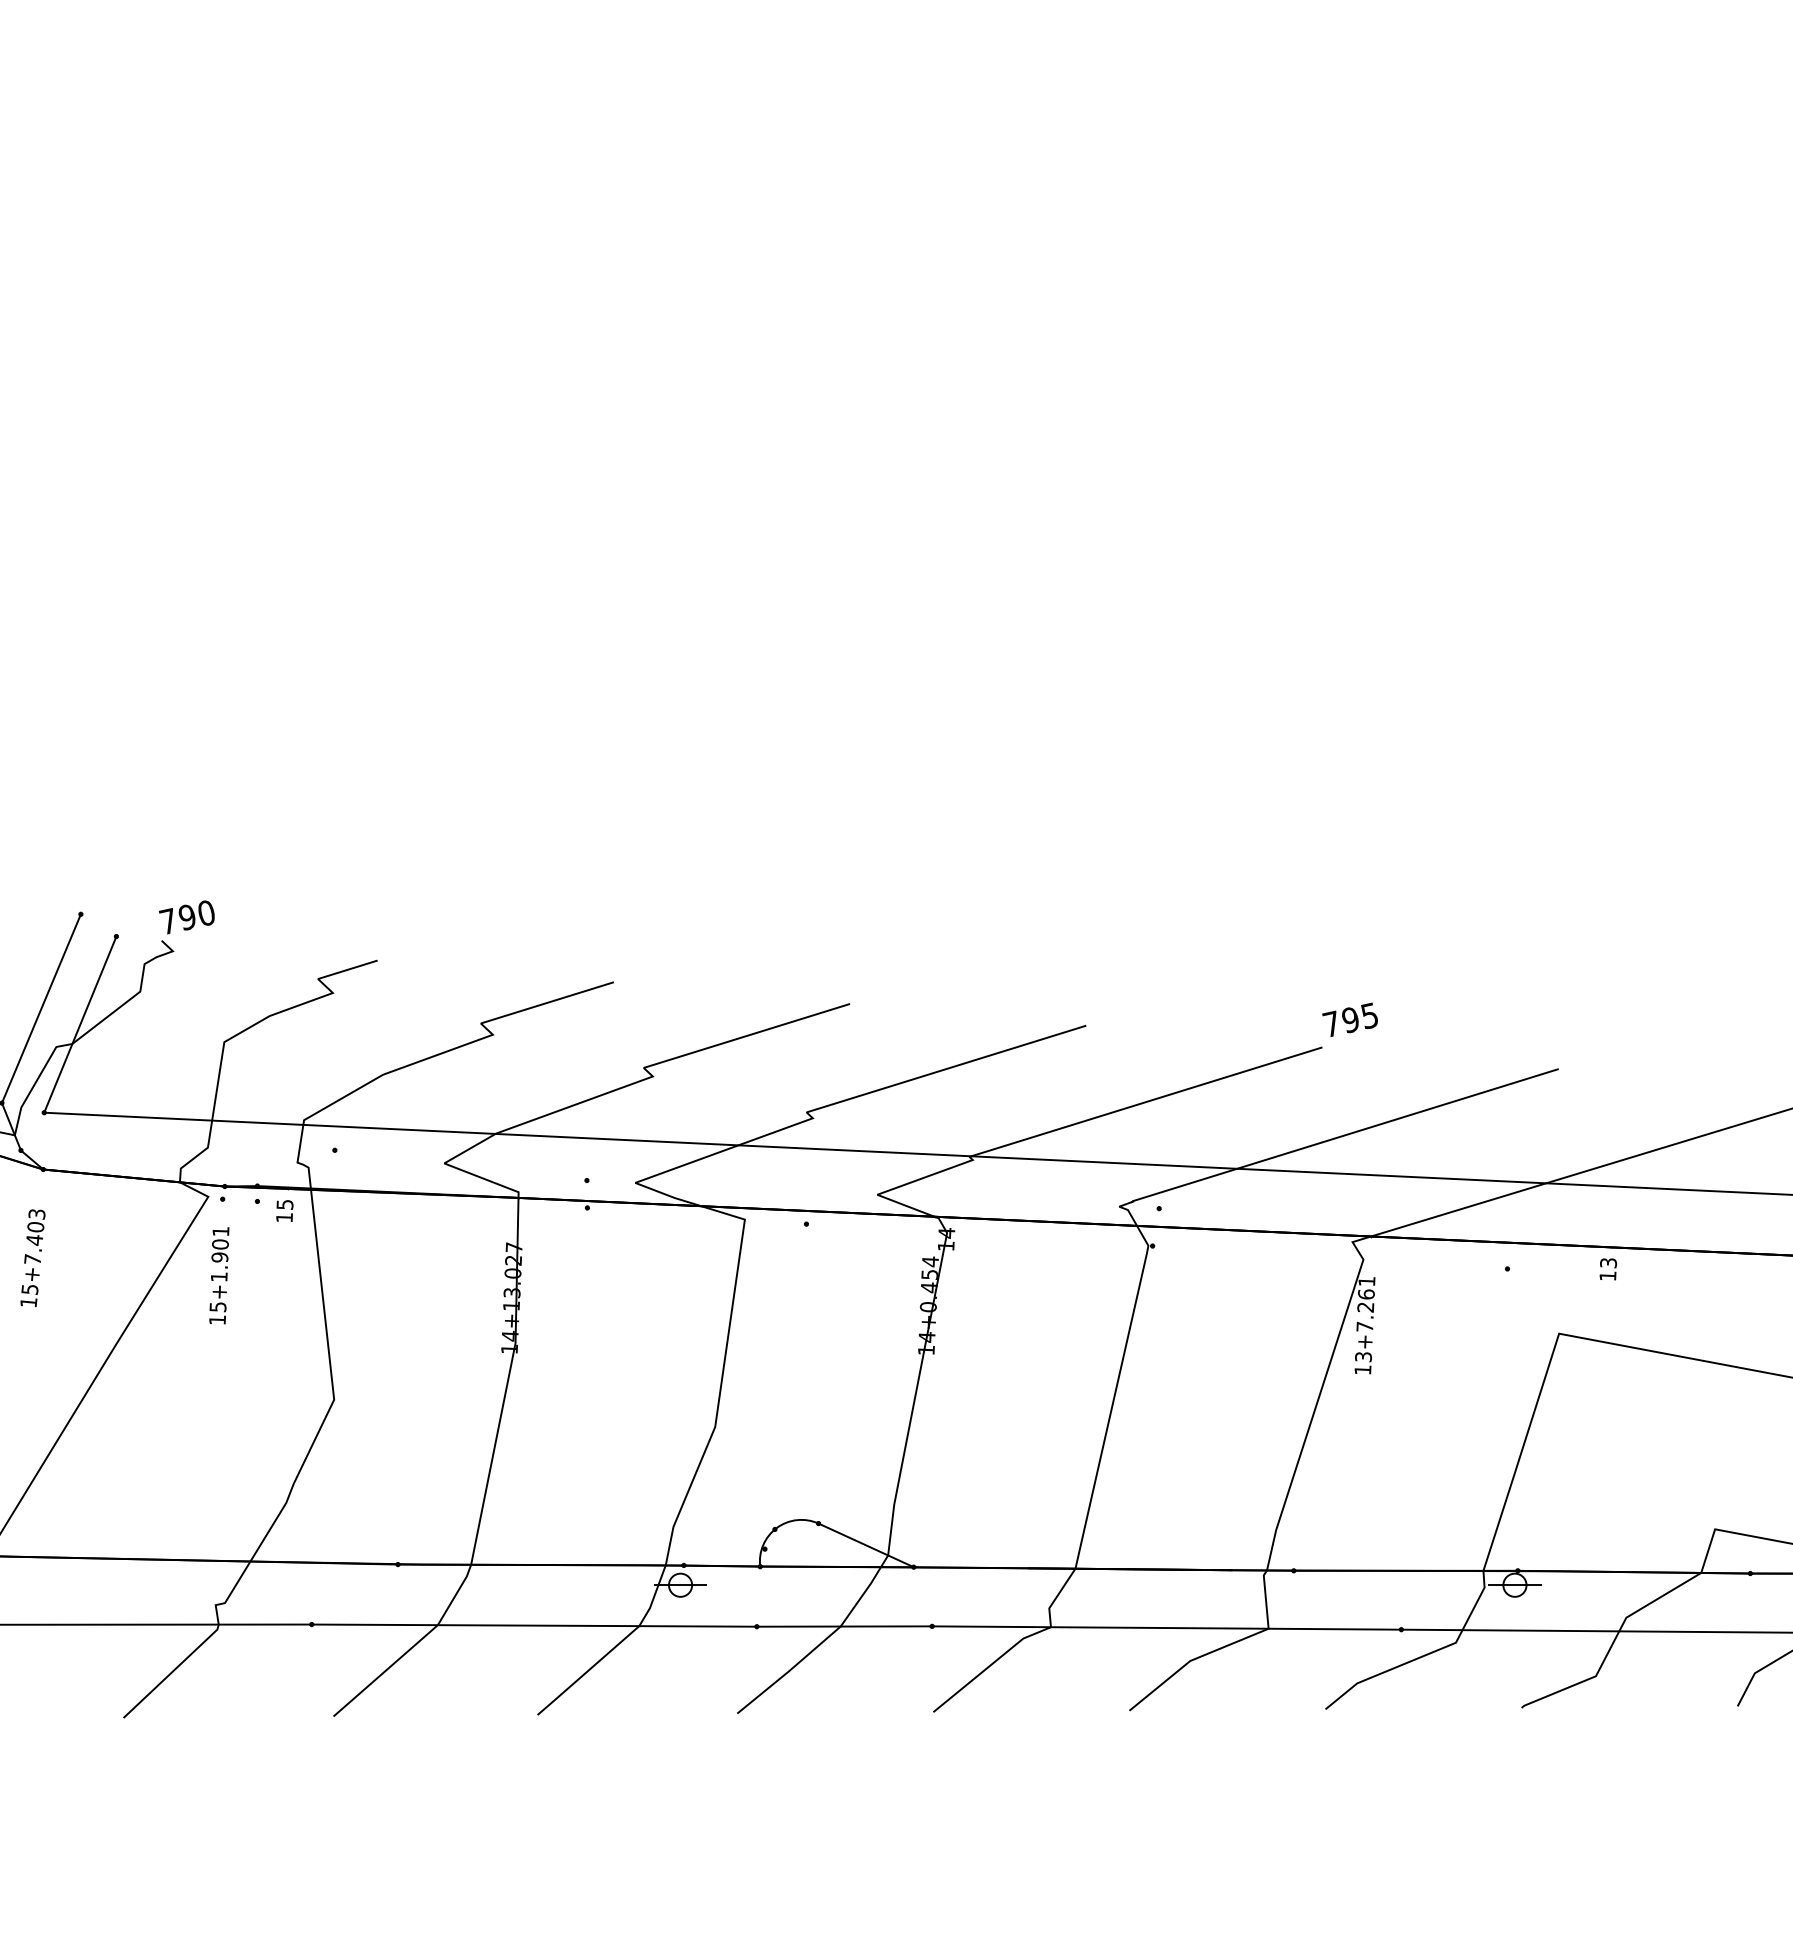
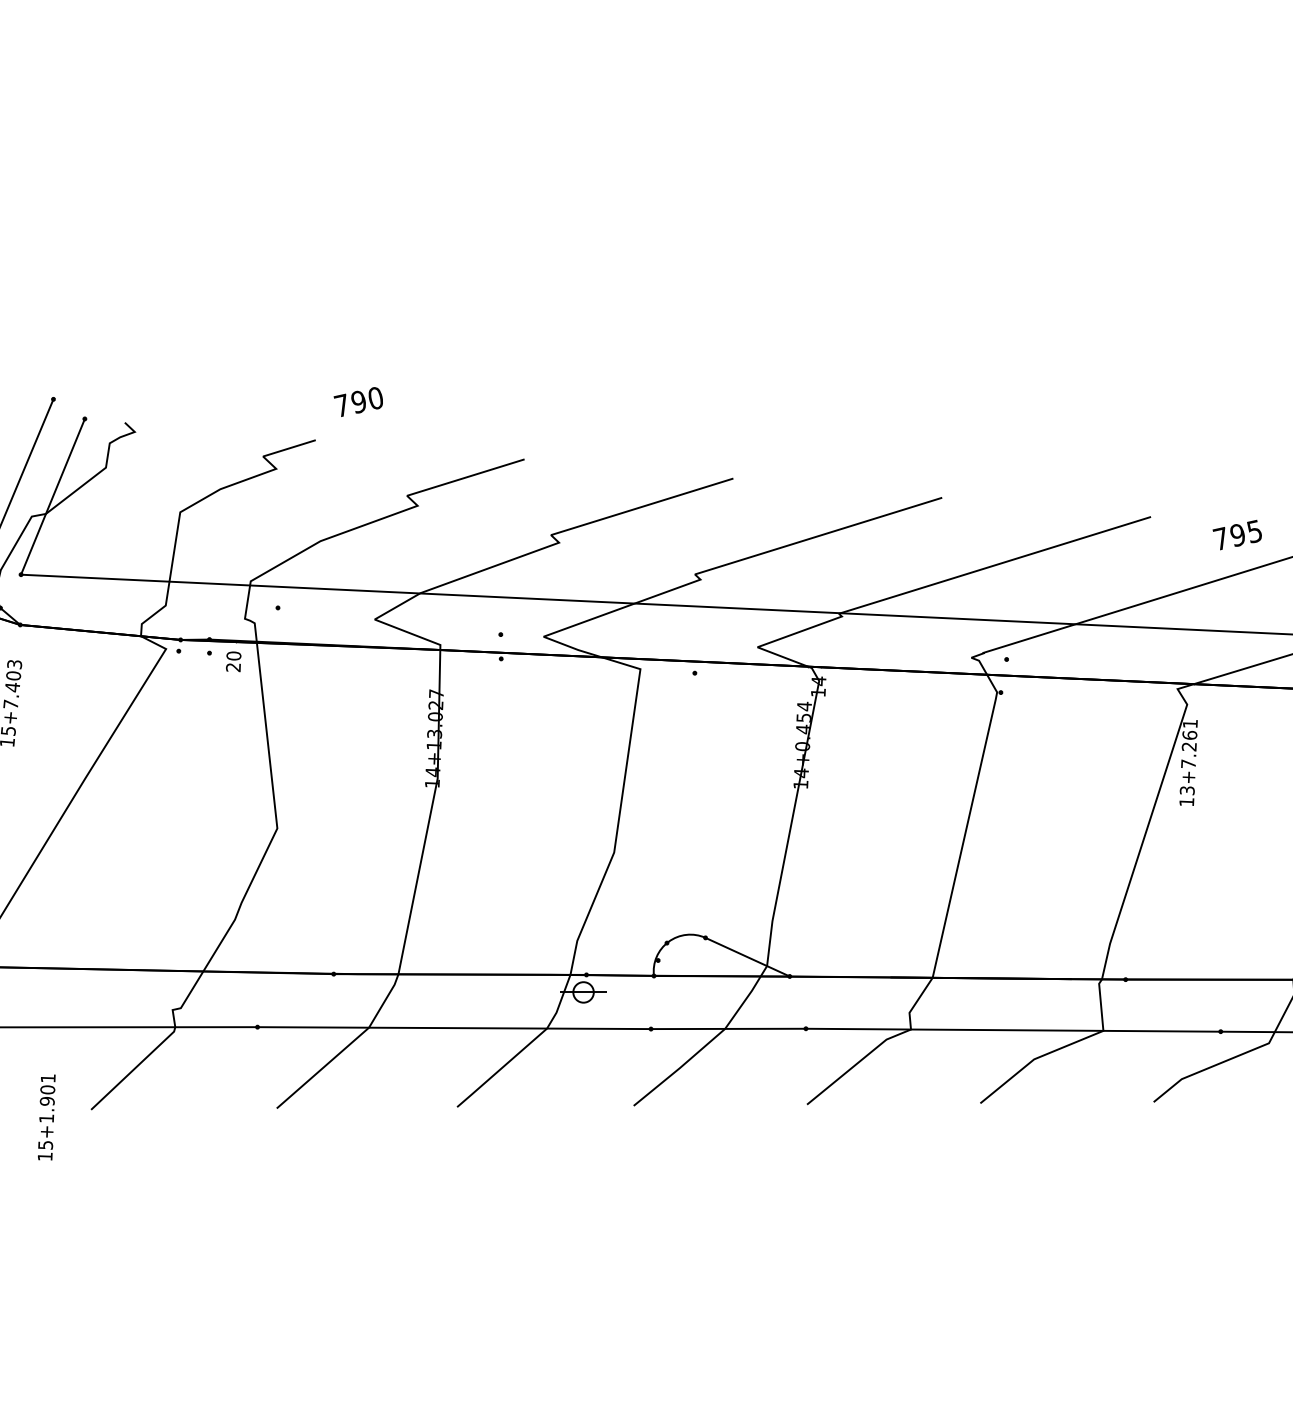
text: (186, 917) -> (358, 402), moved
text: (1349, 1019) -> (1236, 534), moved
text: (284, 1210) -> (233, 661), 15 -> 20
text: (219, 1275) -> (46, 1117), moved

